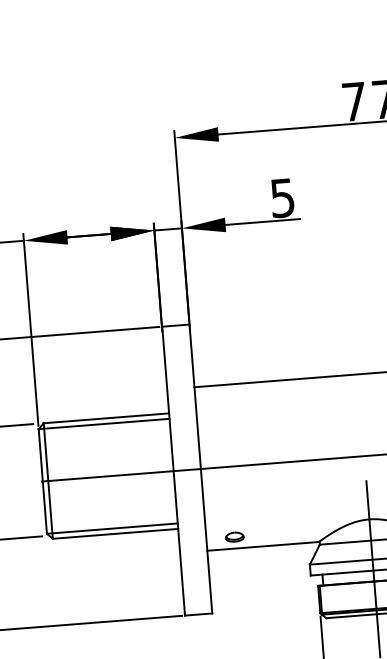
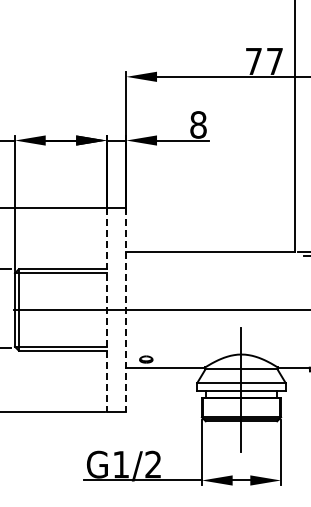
text: (282, 197) -> (198, 124), 5 -> 8
line: (201, 468) -> (126, 309), solid -> dashed
line: (174, 470) -> (107, 309), solid -> dashed

